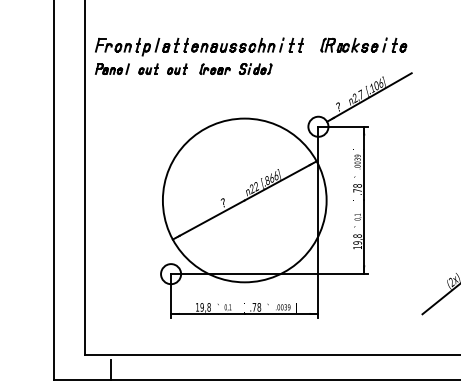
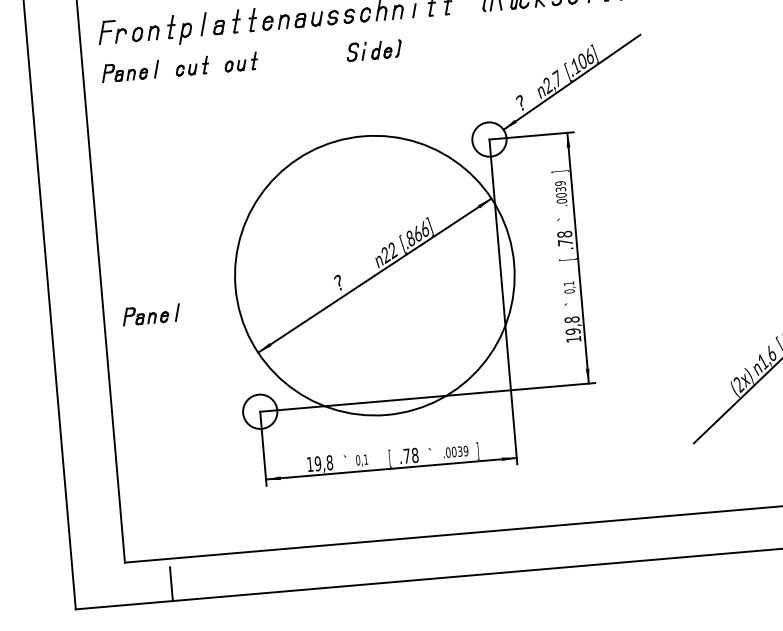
part: (214, 69) -> (304, 57), removed
part: (111, 211) -> (149, 313), added

